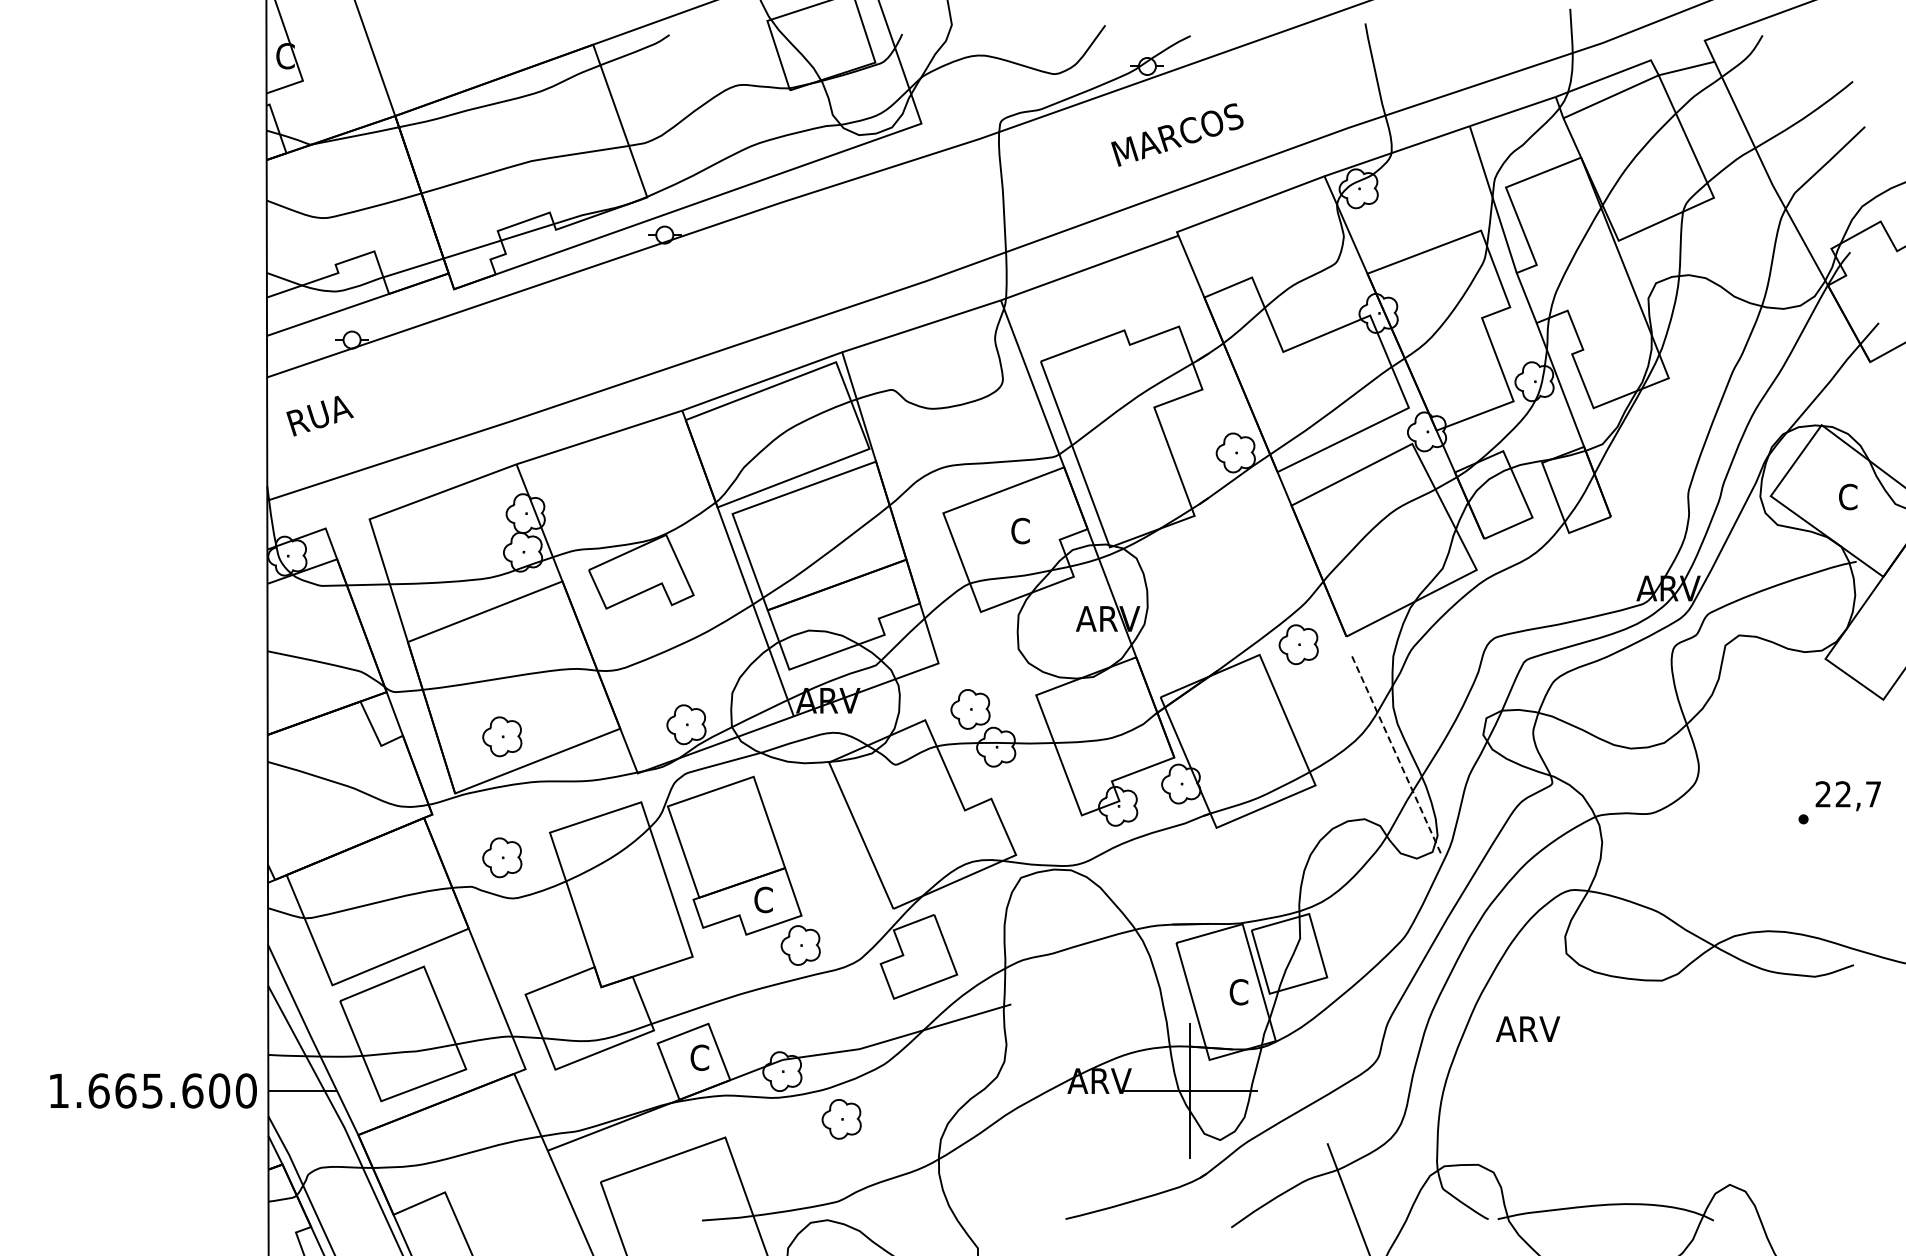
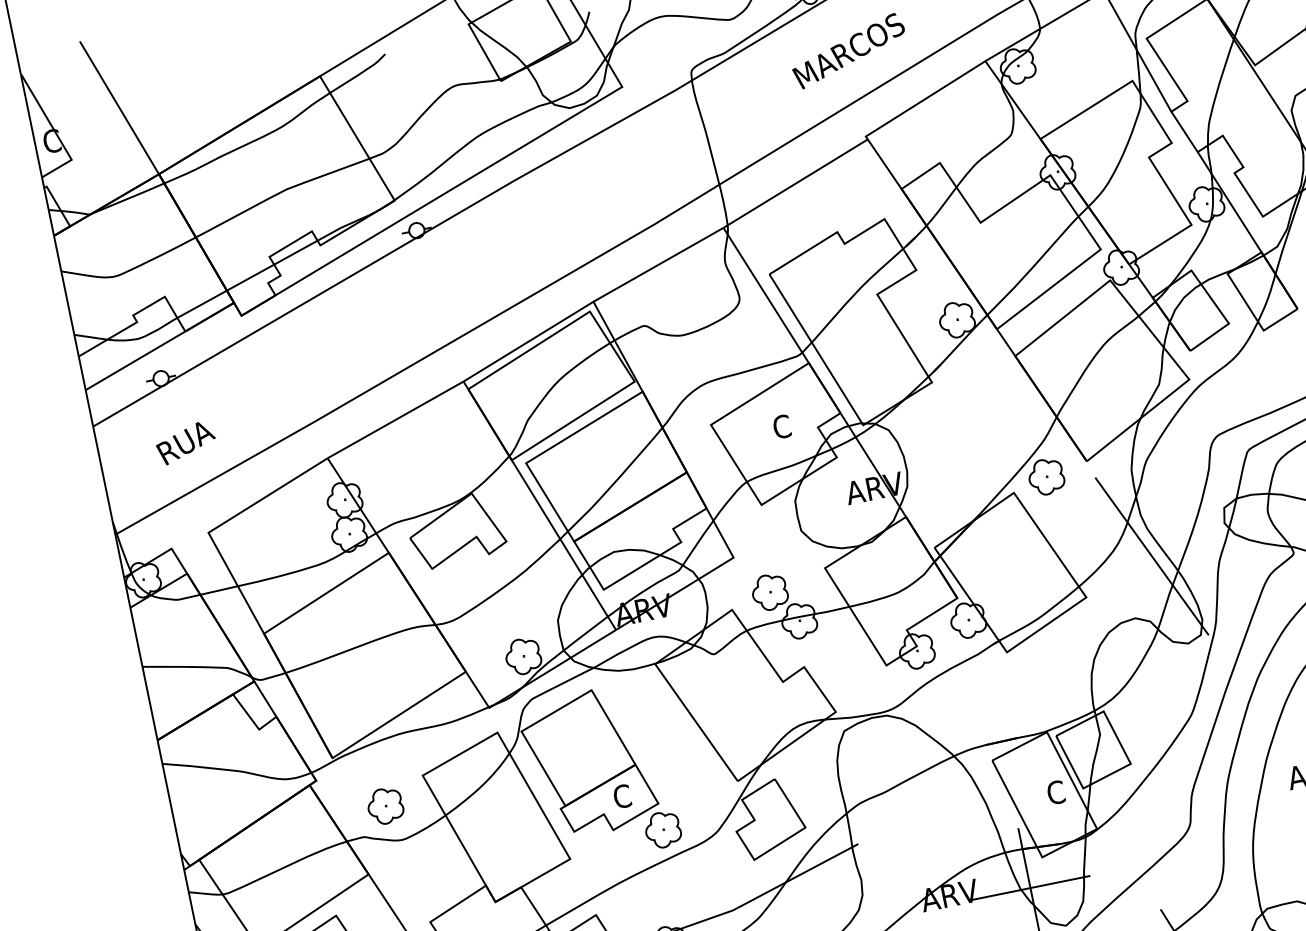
text: (319, 416) -> (185, 443), moved
part: (502, 736) -> (363, 699), removed
line: (1396, 755) -> (1151, 556), dashed -> solid

